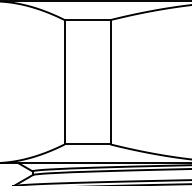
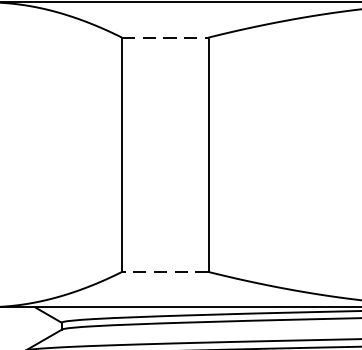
line: (87, 20) -> (164, 38), solid -> dashed
line: (87, 144) -> (164, 272), solid -> dashed

